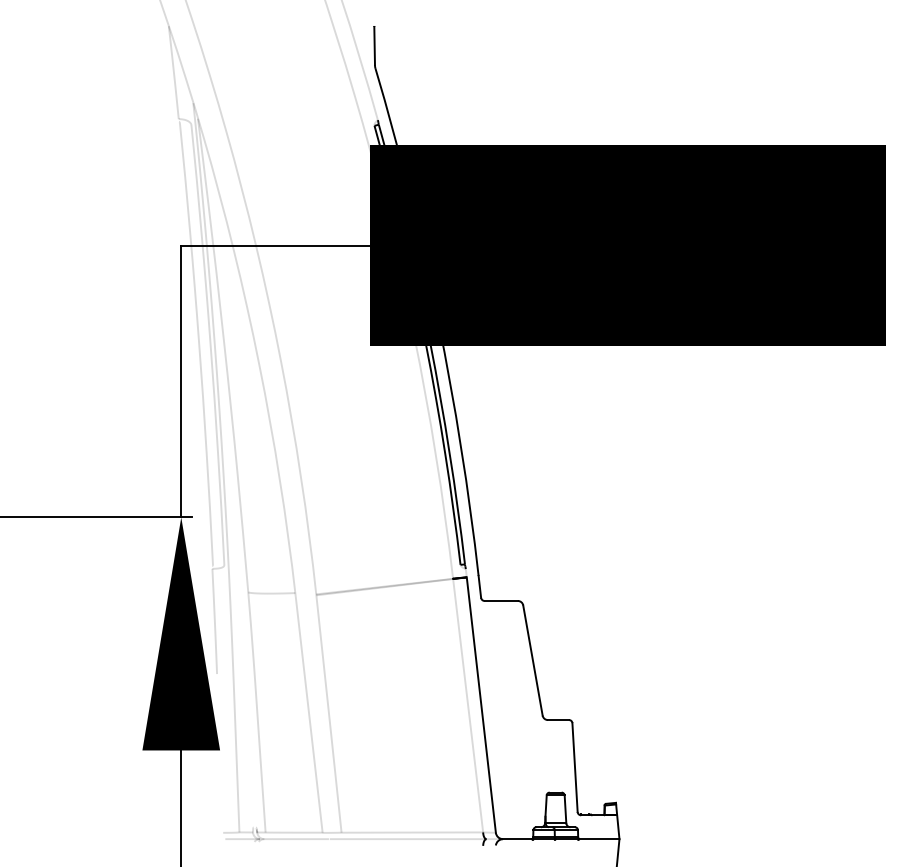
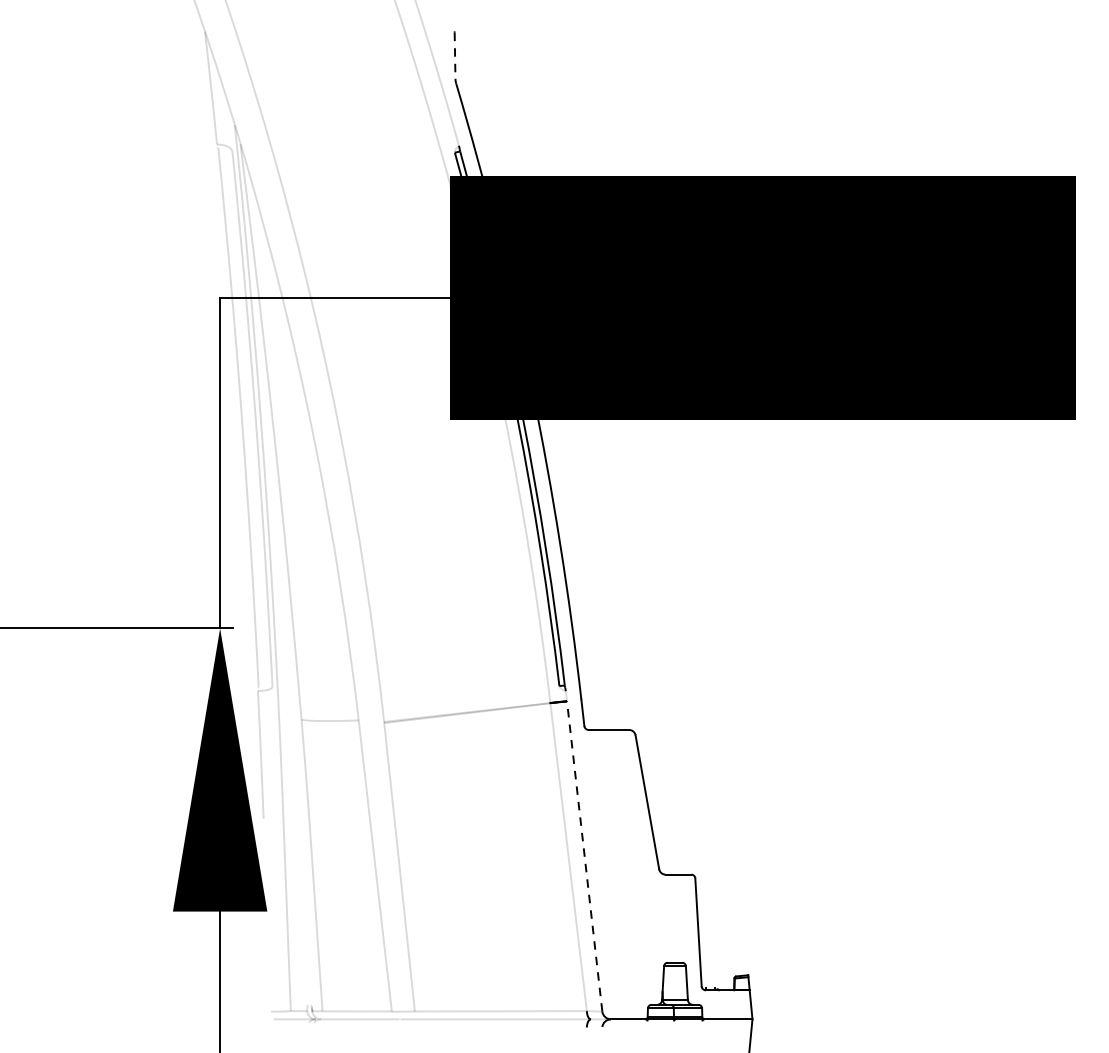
line: (374, 45) -> (454, 55), solid -> dashed
line: (481, 705) -> (584, 856), solid -> dashed

